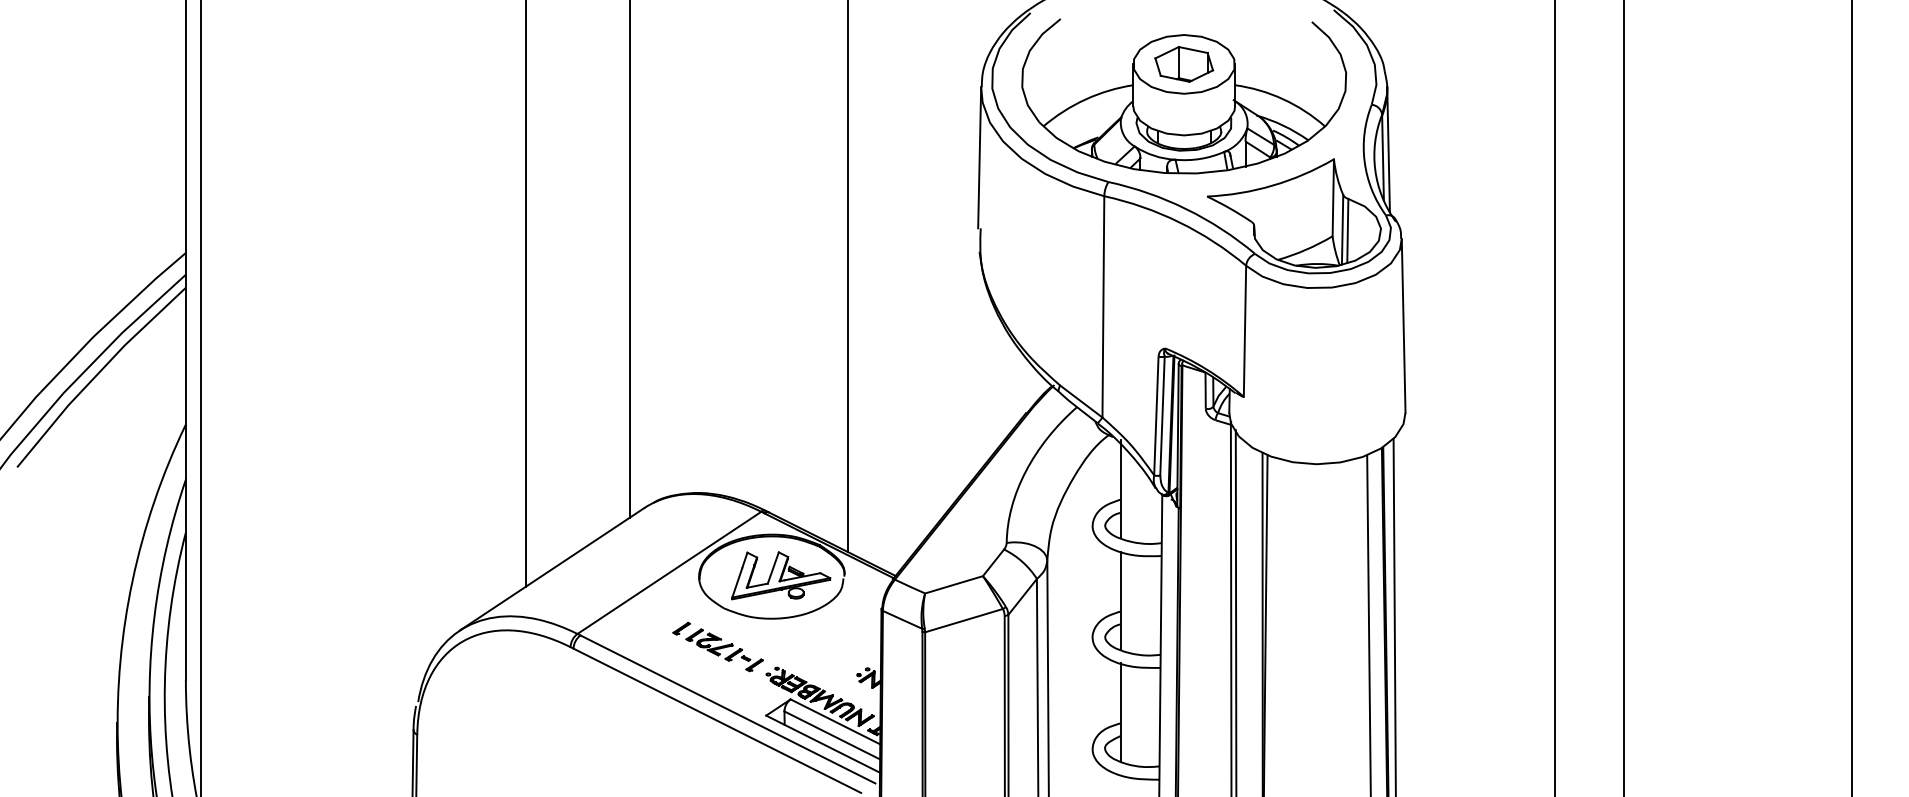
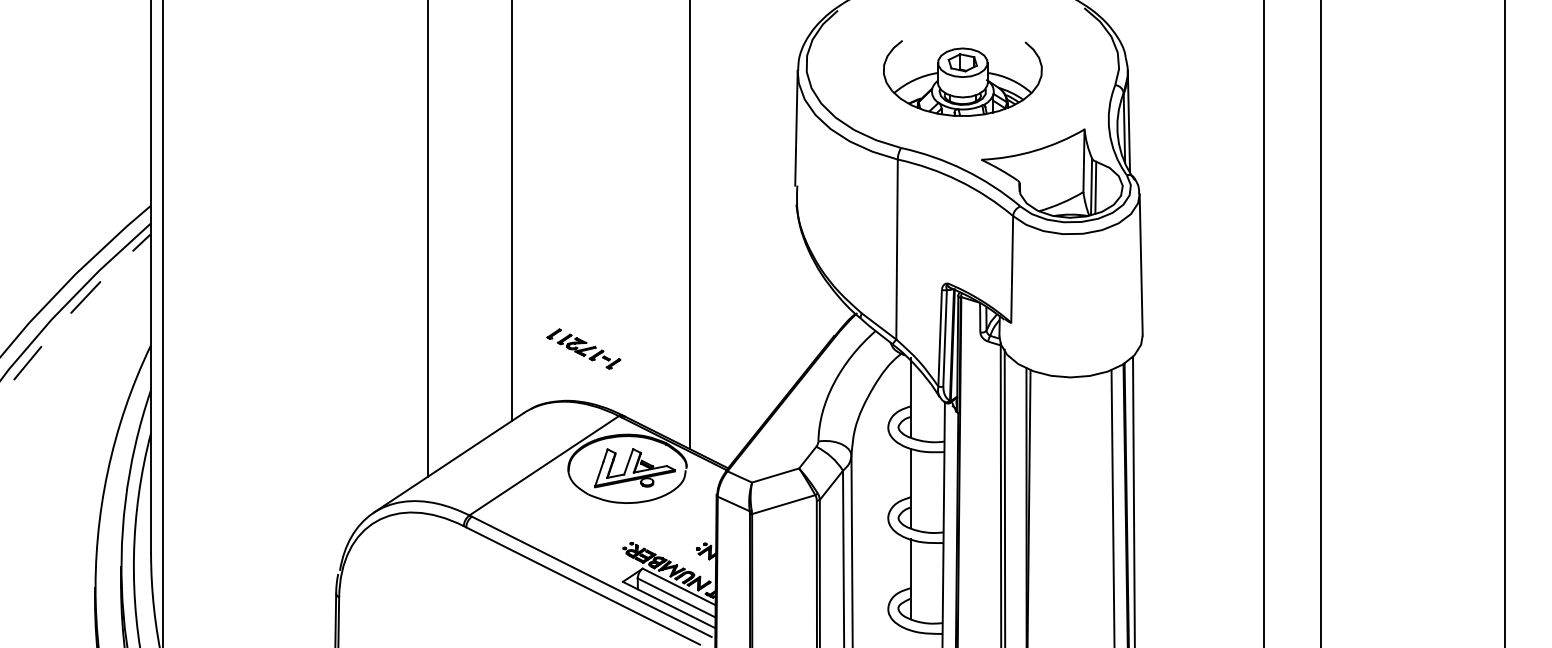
part: (1183, 96) -> (962, 78), size x0.6
line: (97, 373) -> (79, 303), solid -> dashed
part: (717, 646) -> (583, 348), moved

